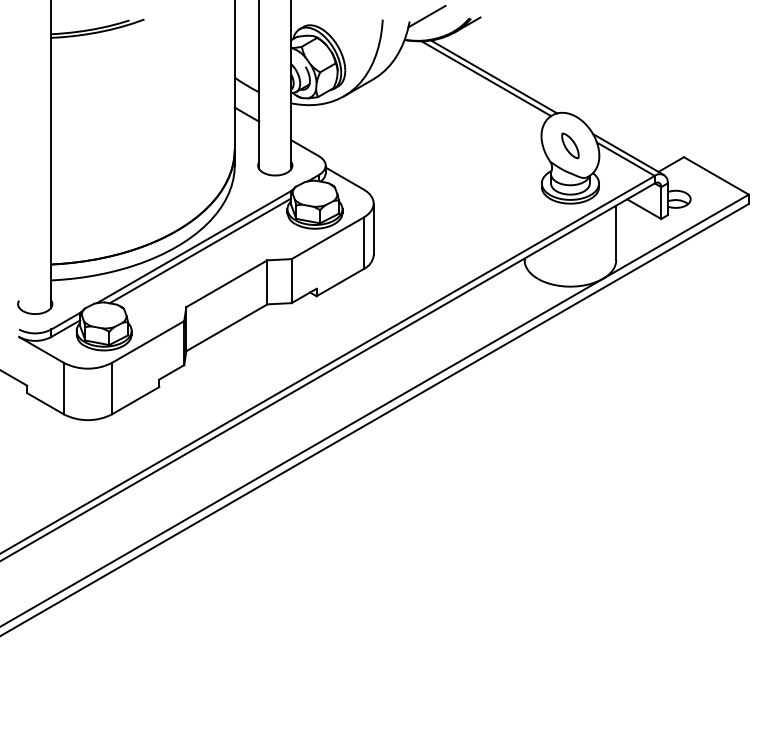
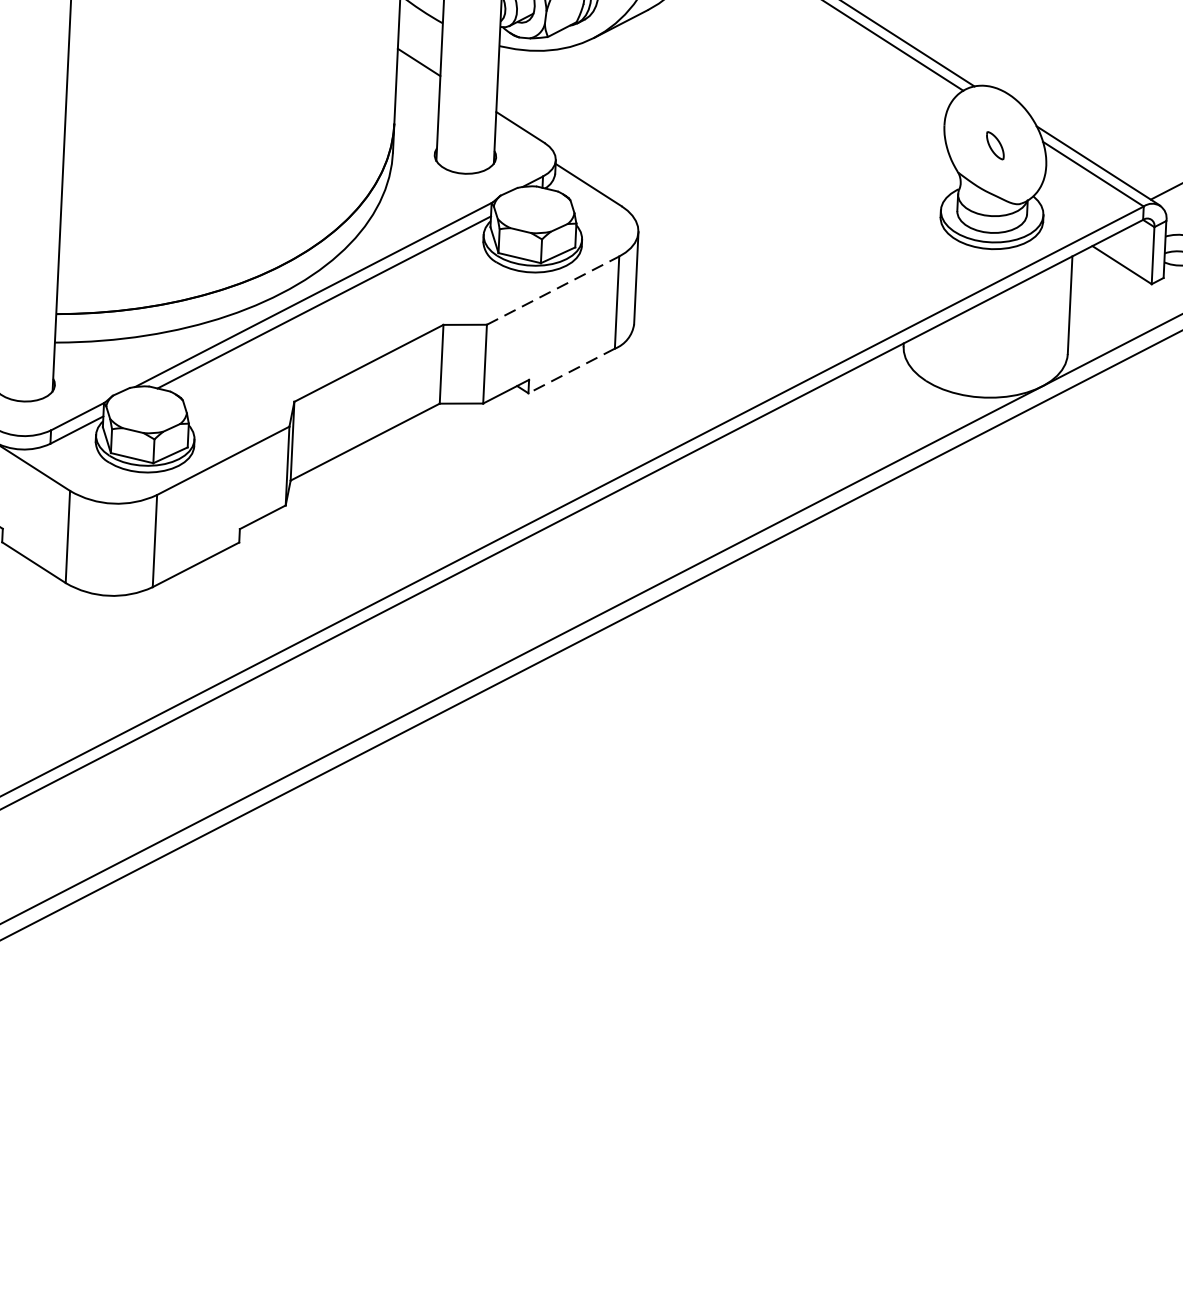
part: (570, 145) -> (995, 144), size x0.6
line: (327, 238) -> (552, 290), solid -> dashed
line: (339, 282) -> (570, 370), solid -> dashed

